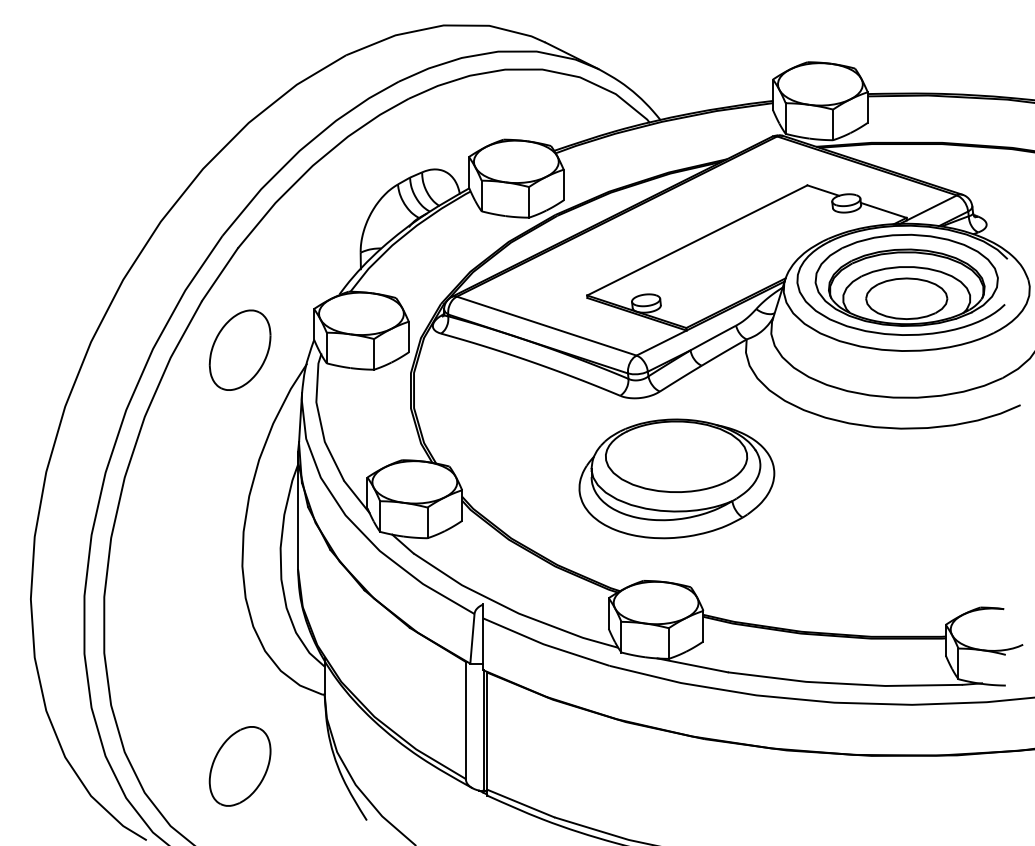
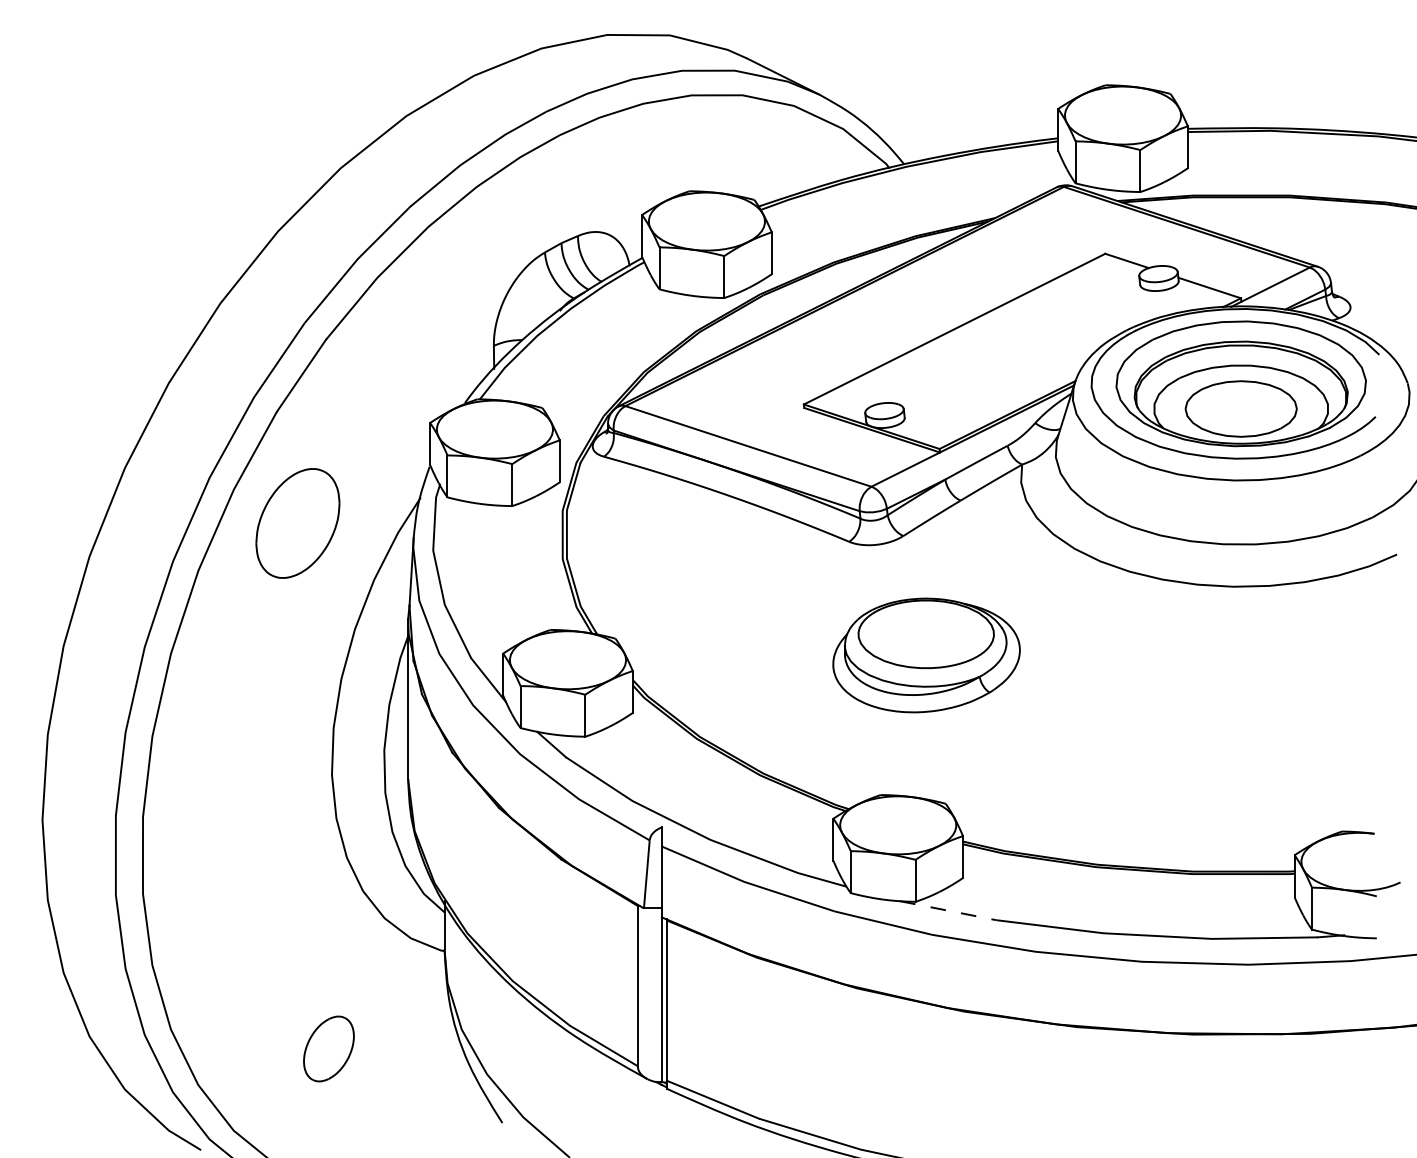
part: (239, 350) -> (297, 523), moved
part: (676, 478) -> (926, 655), size x0.7
line: (692, 665) -> (948, 910), solid -> dashed
part: (239, 766) -> (328, 1048), size x0.6

